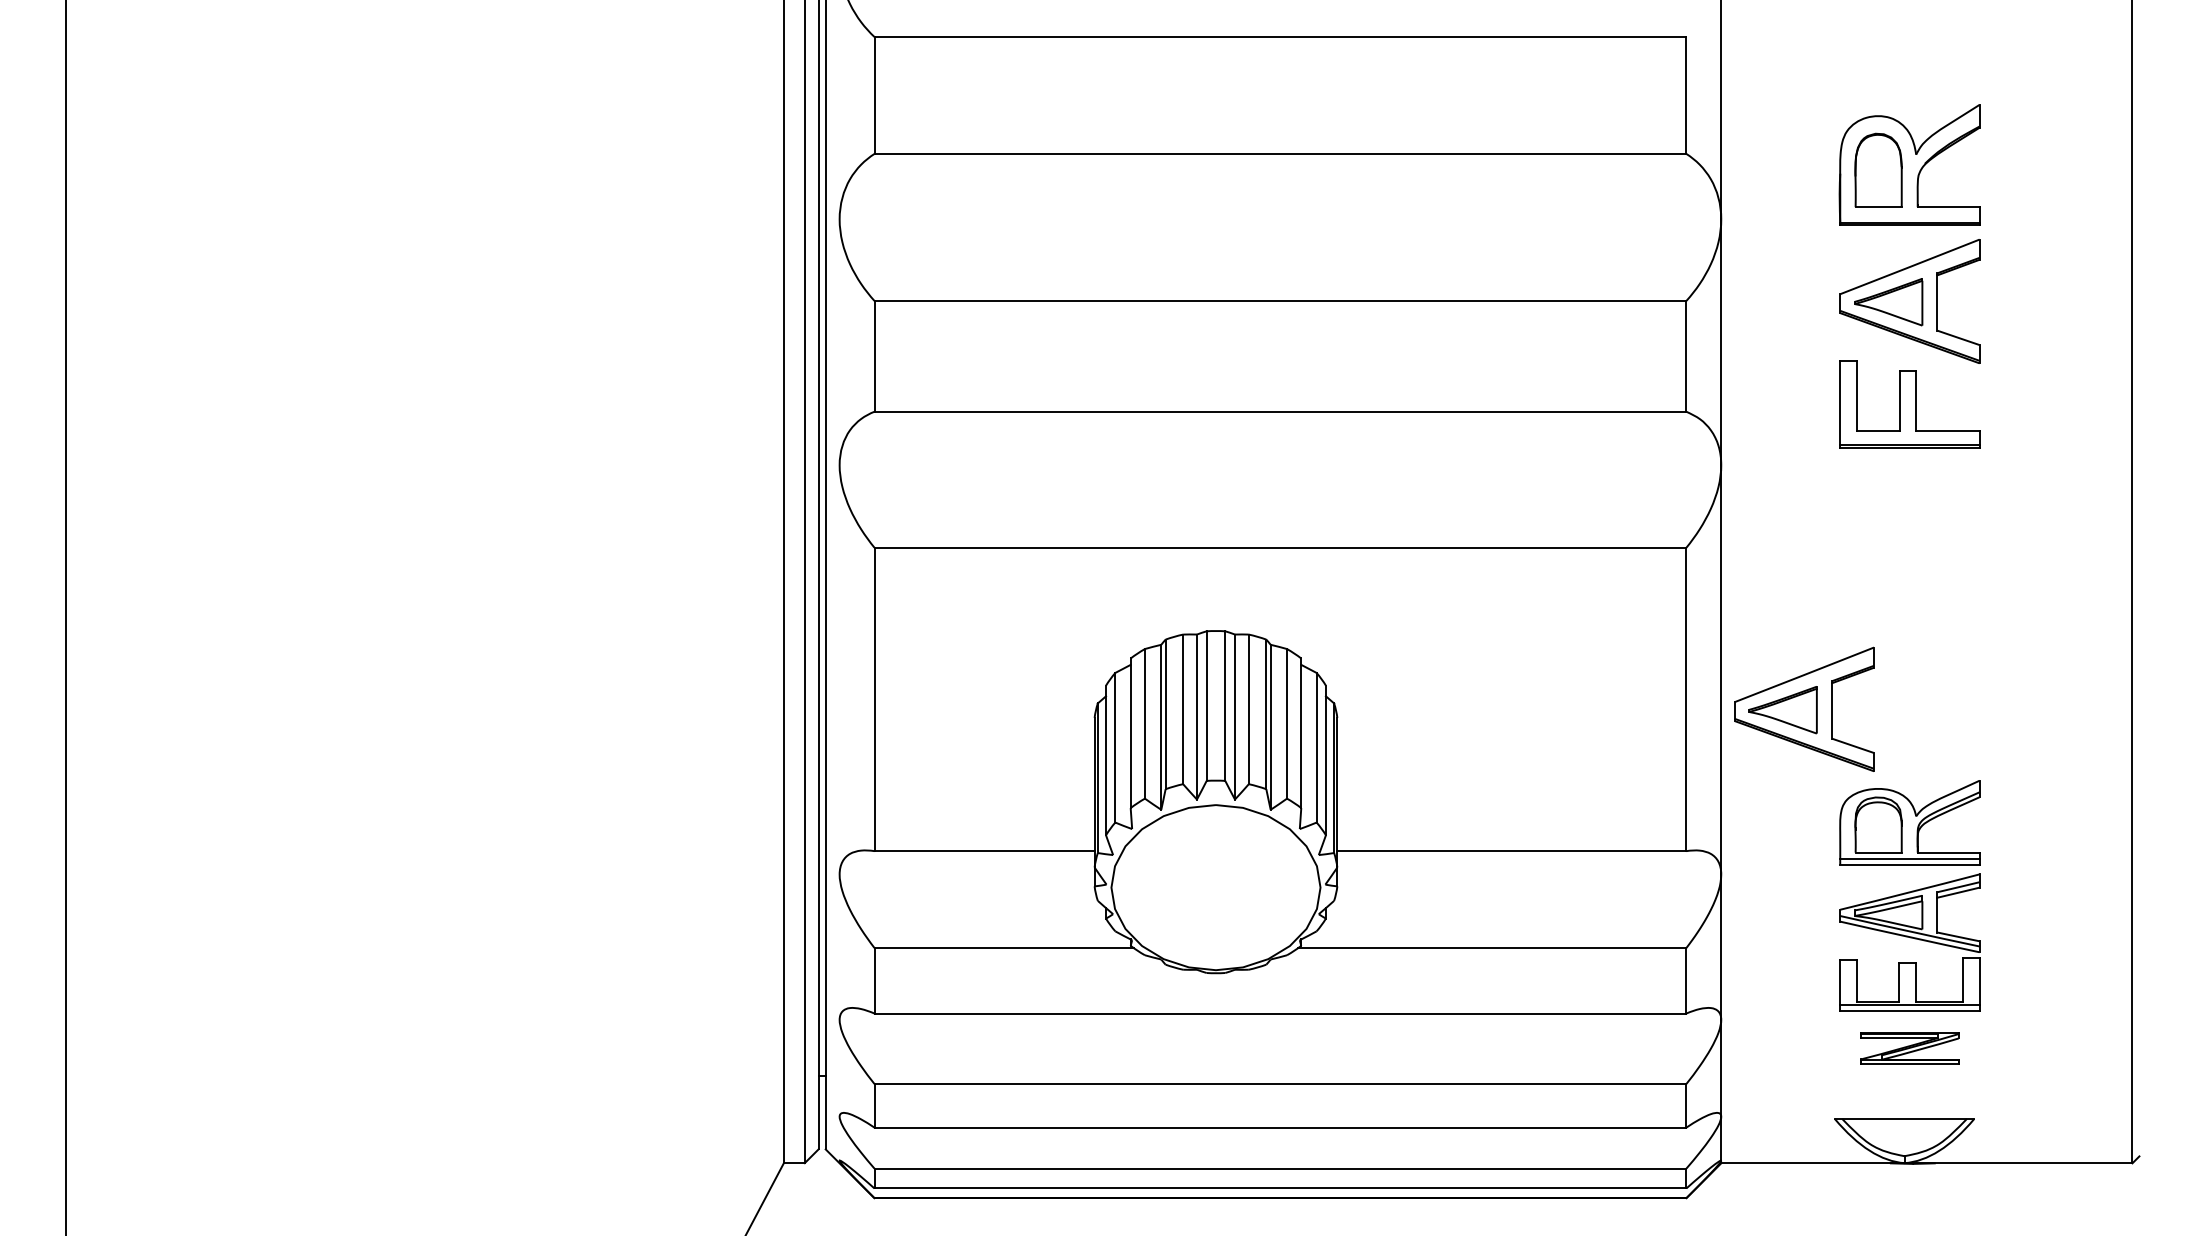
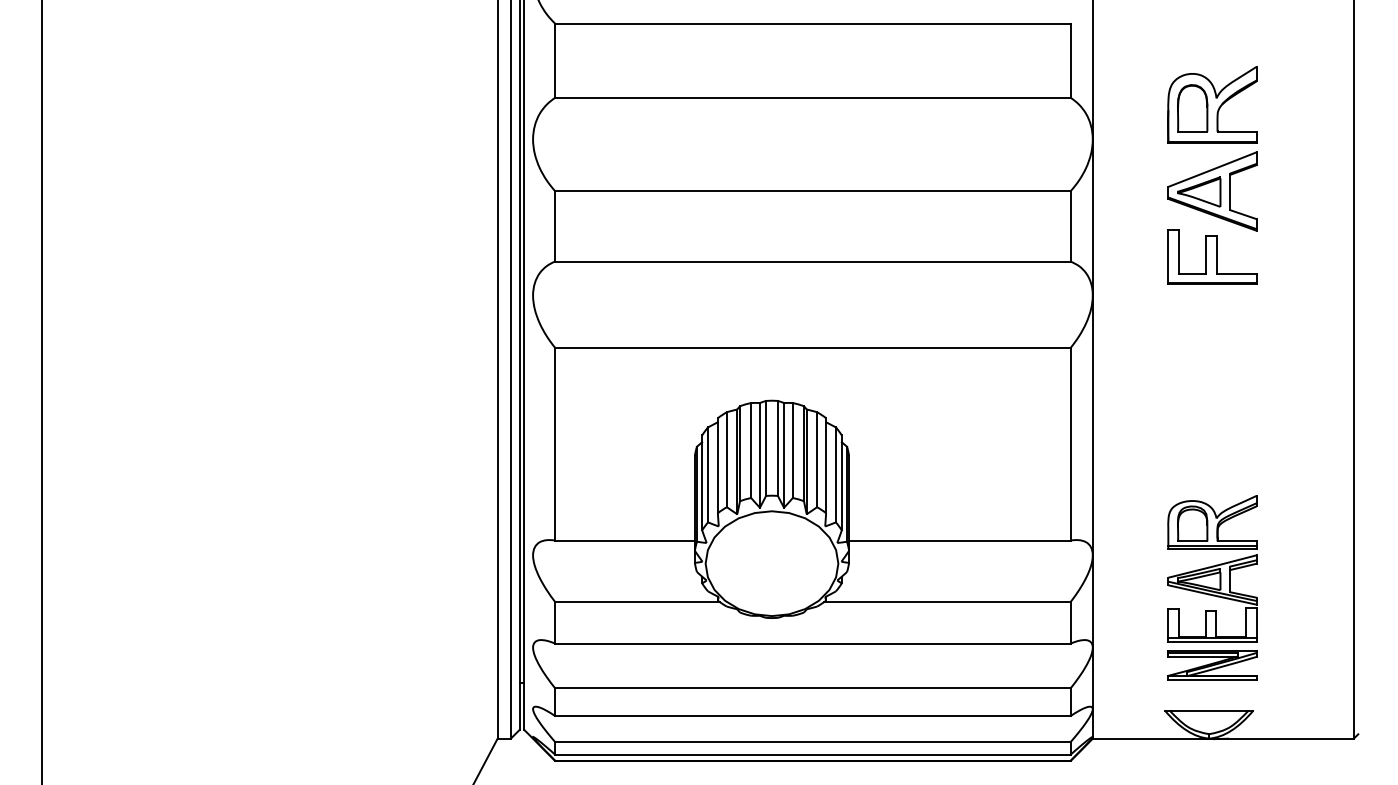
part: (1804, 709) -> (1145, 450), removed
part: (1909, 1048) -> (1212, 665), size x1.43

